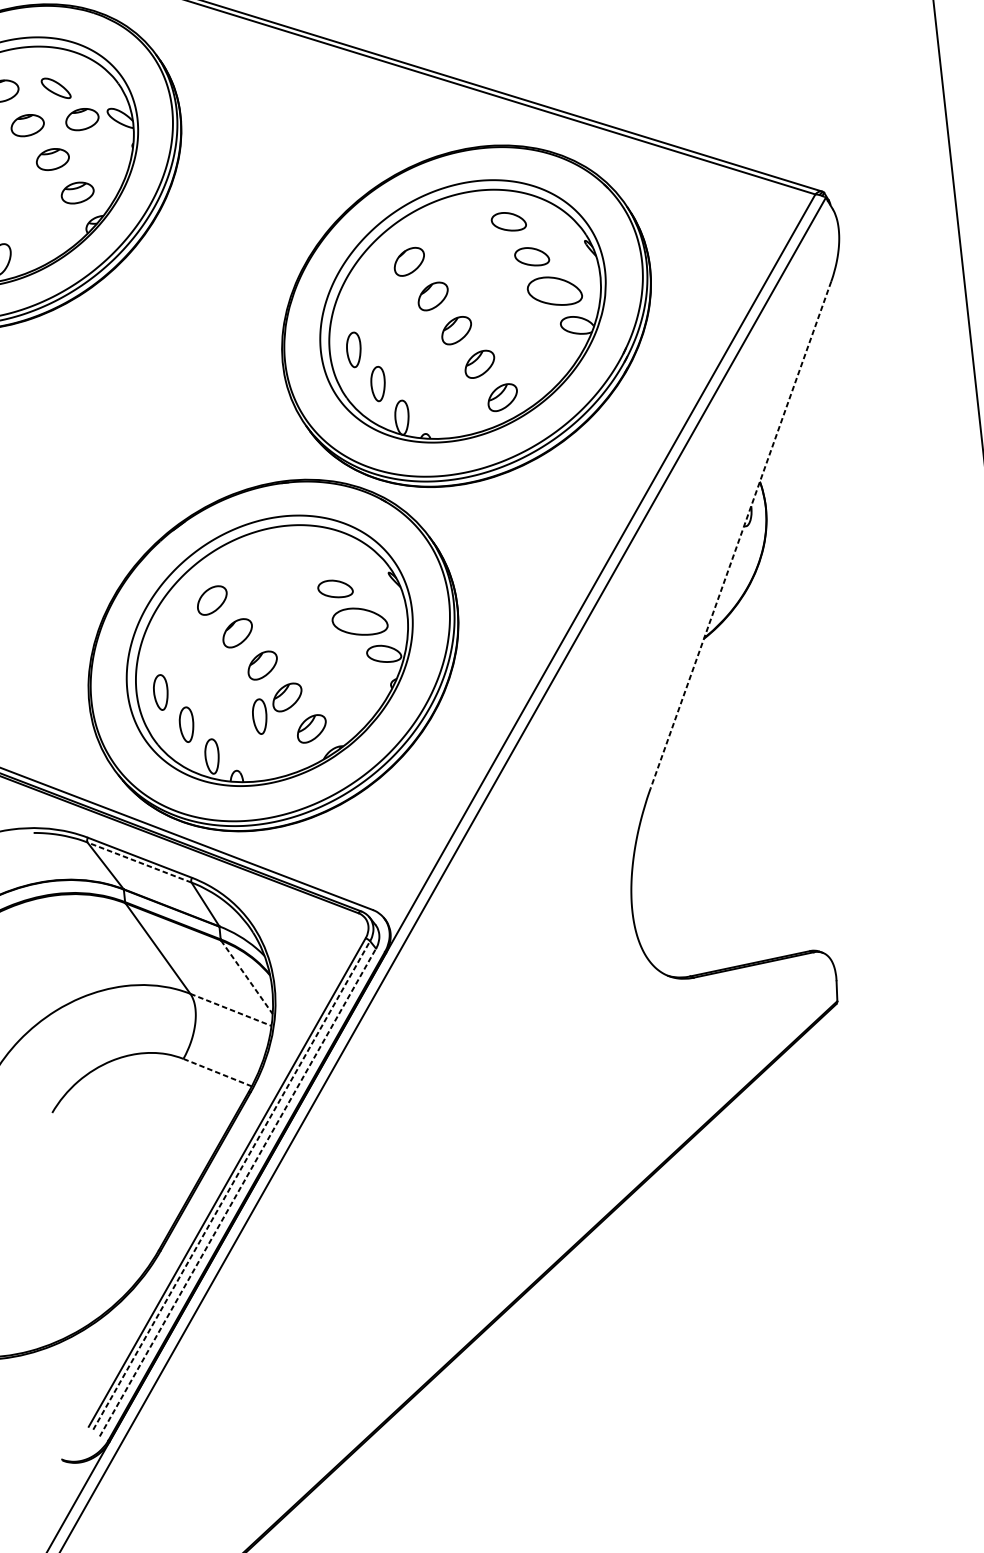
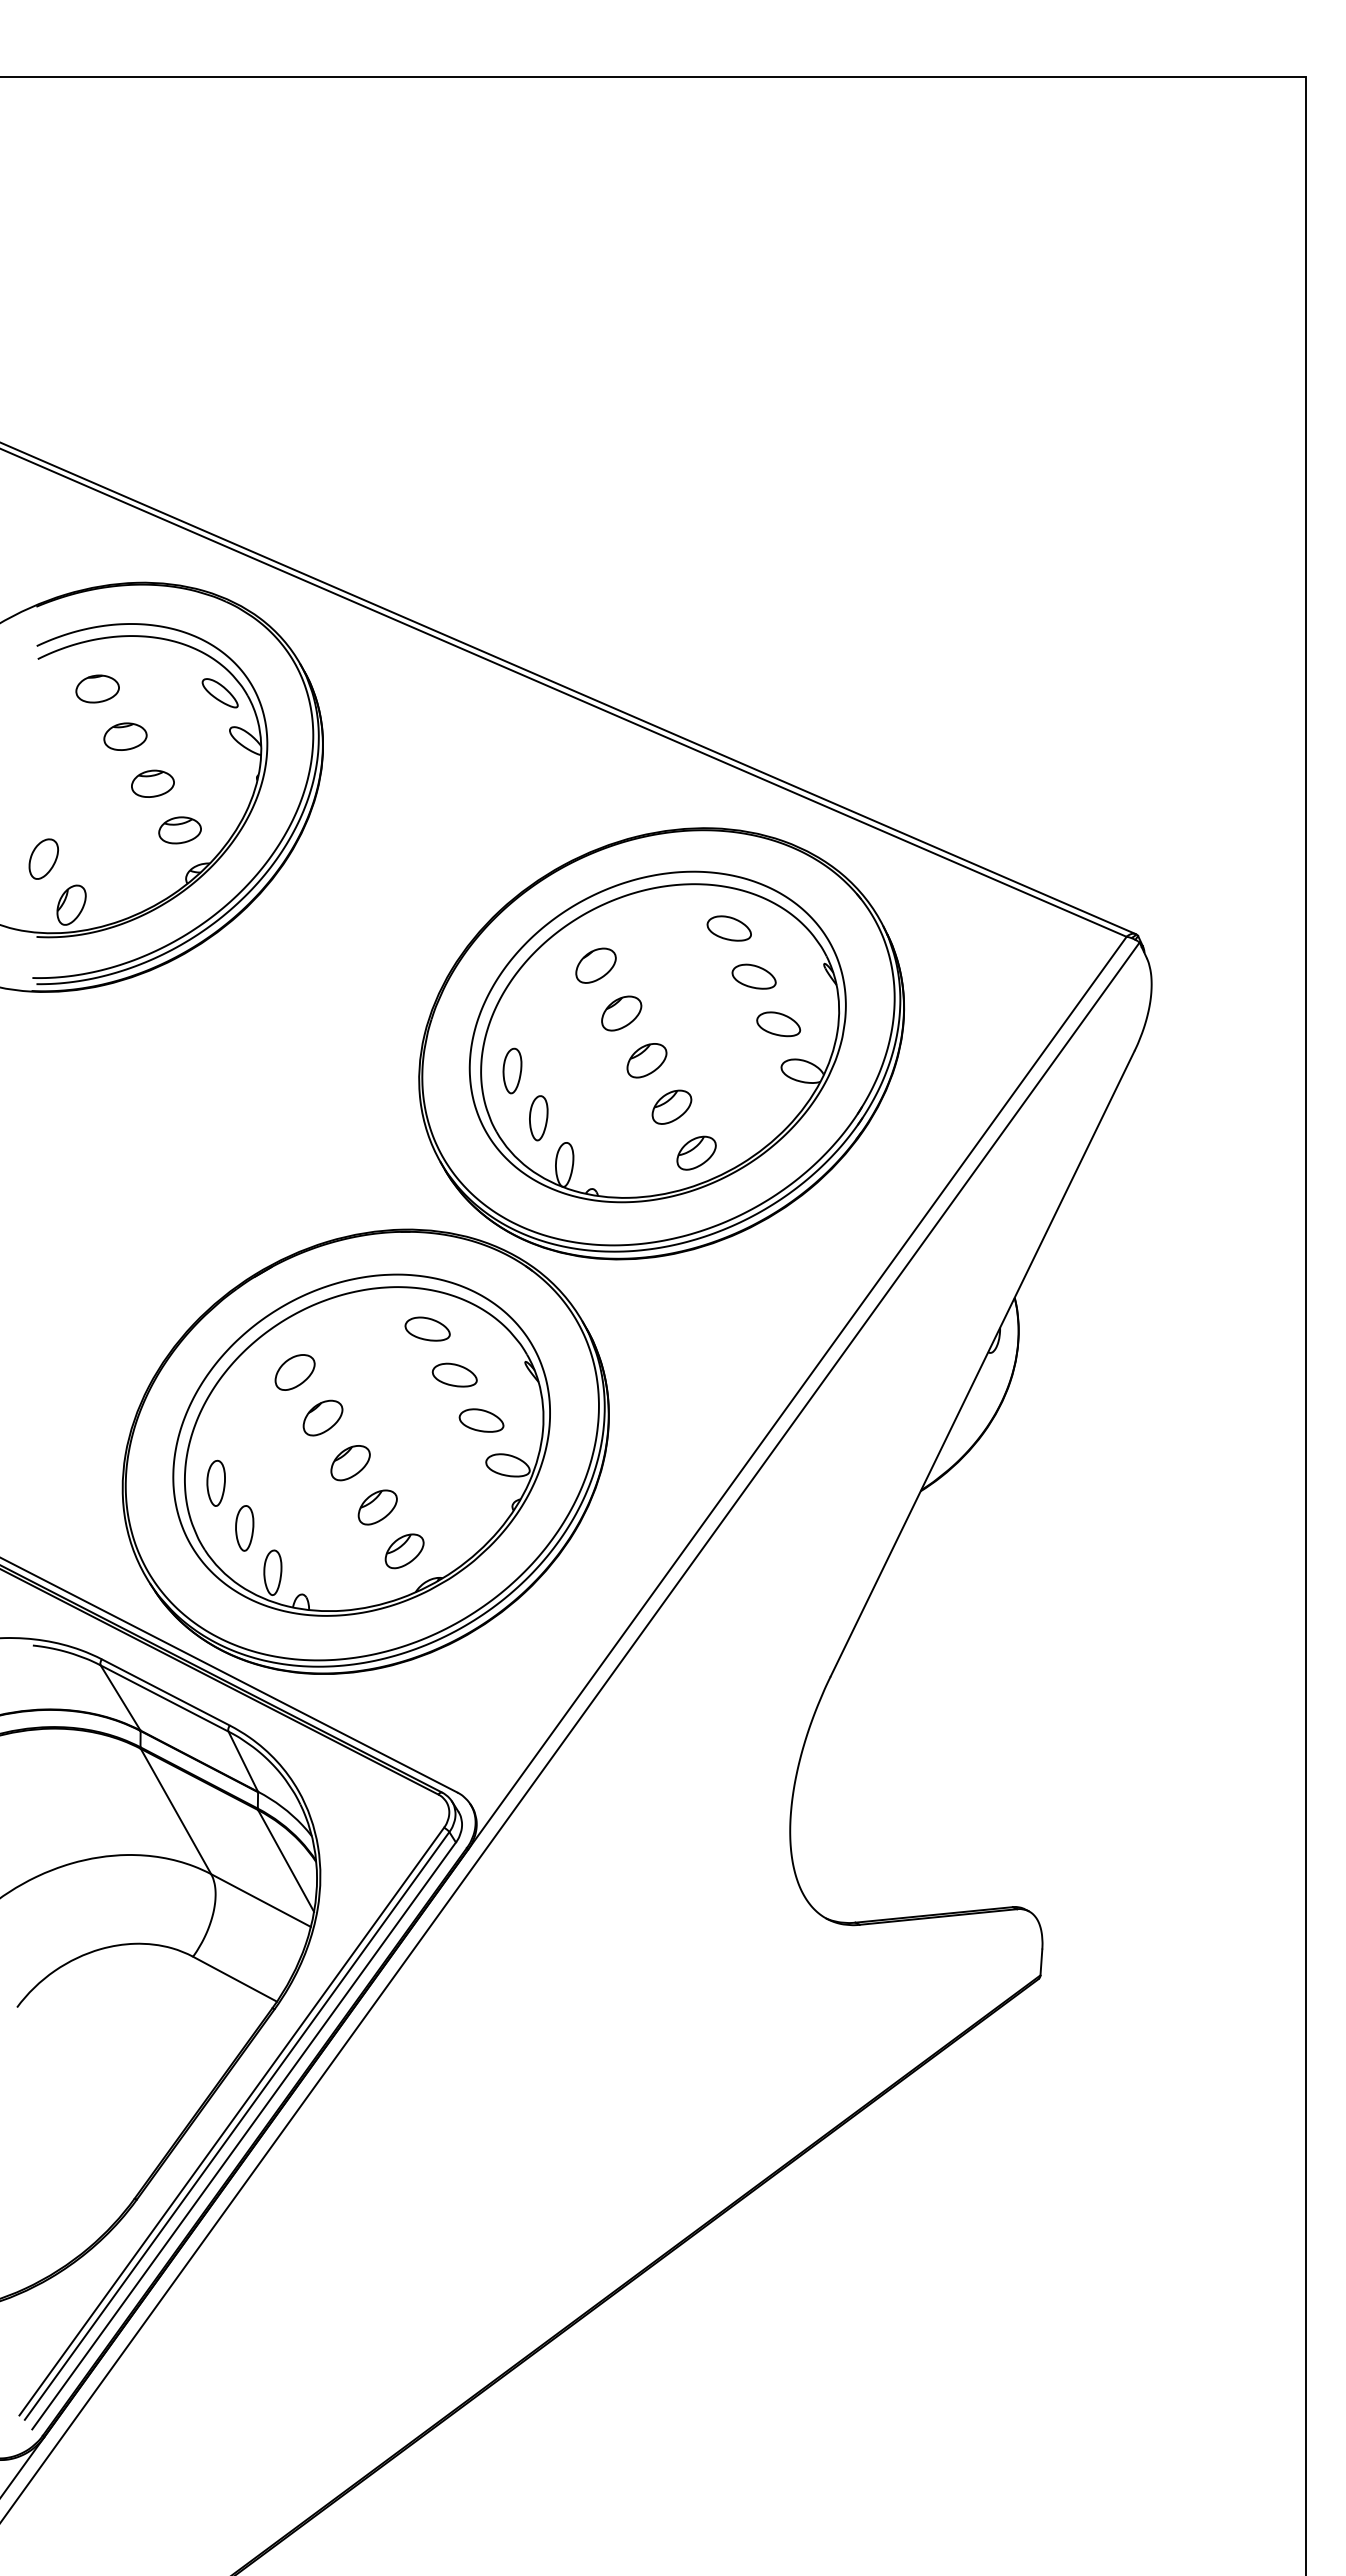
part: (55, 88) -> (219, 693), moved
part: (82, 119) -> (196, 736), removed
part: (554, 291) -> (778, 1024), size x0.62
line: (740, 535) -> (982, 1363), dashed -> solid
part: (310, 555) -> (427, 1328), added
part: (359, 621) -> (481, 1420), size x0.62
part: (259, 716) -> (339, 1528), removed
line: (139, 862) -> (164, 1698), dashed -> solid
line: (247, 977) -> (286, 1861), dashed -> solid
line: (231, 1009) -> (261, 1900), dashed -> solid
line: (218, 1072) -> (235, 1979), dashed -> solid
line: (231, 1185) -> (237, 2125), dashed -> solid
line: (238, 1192) -> (244, 2135), dashed -> solid

